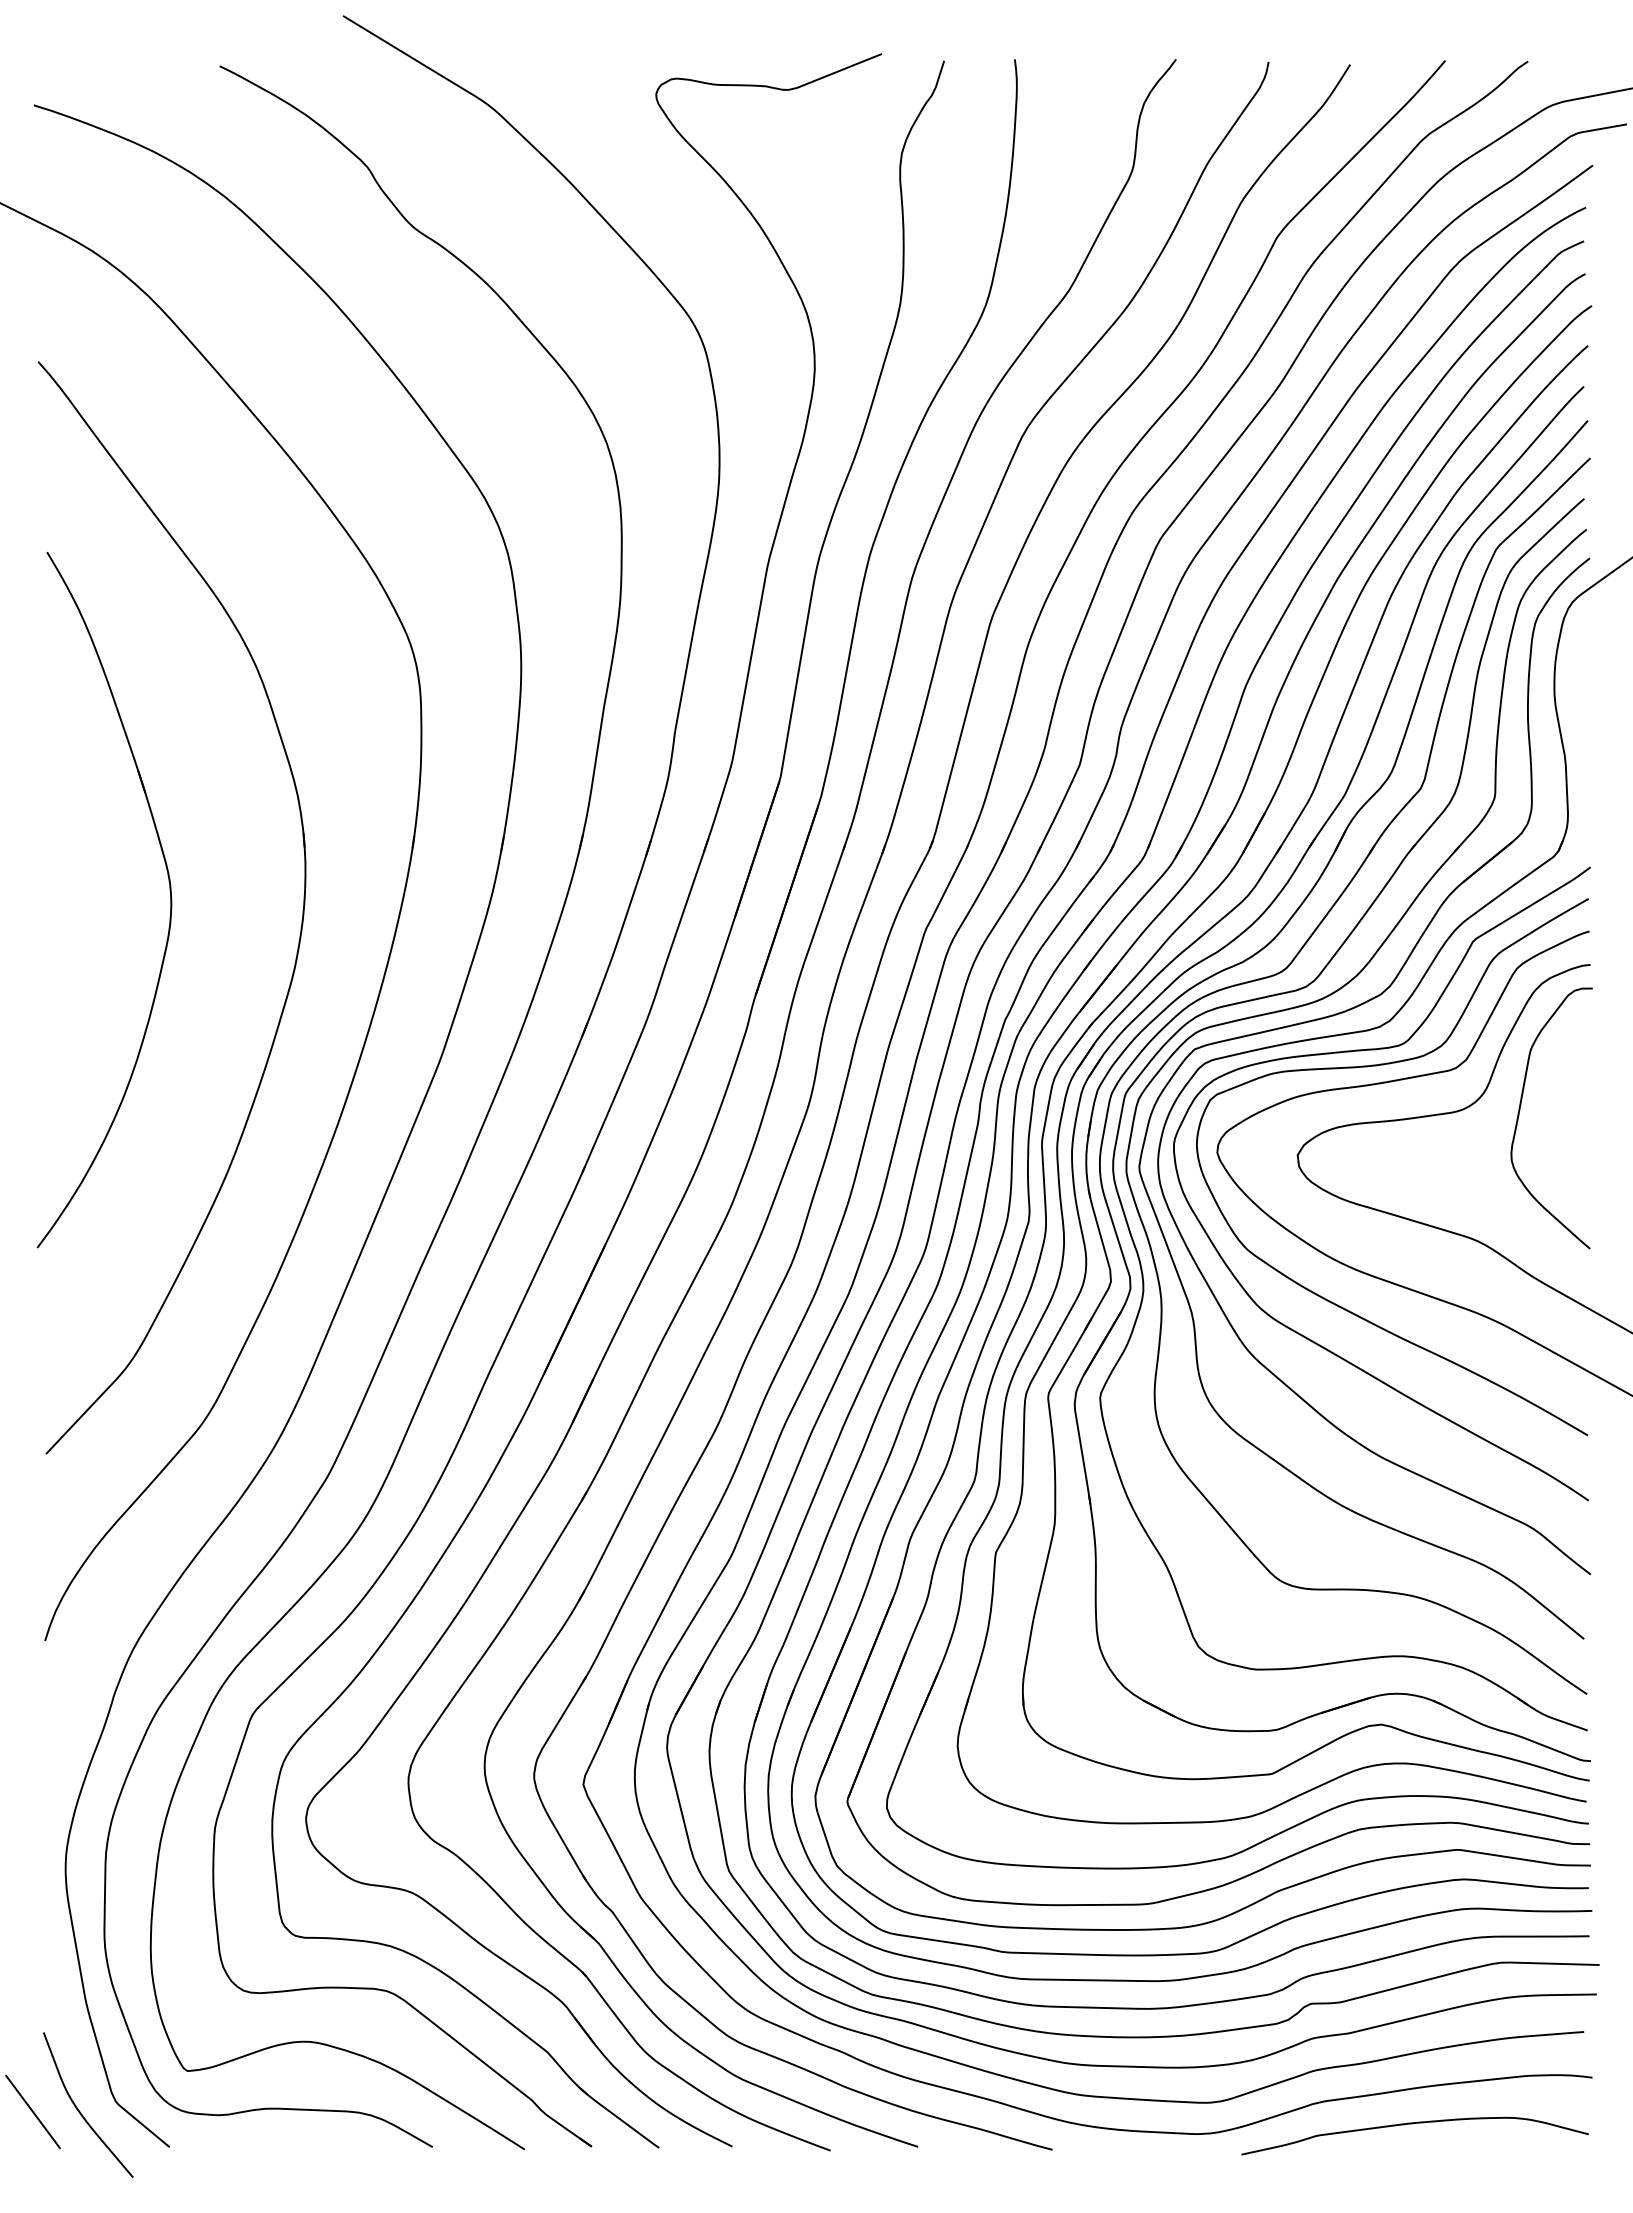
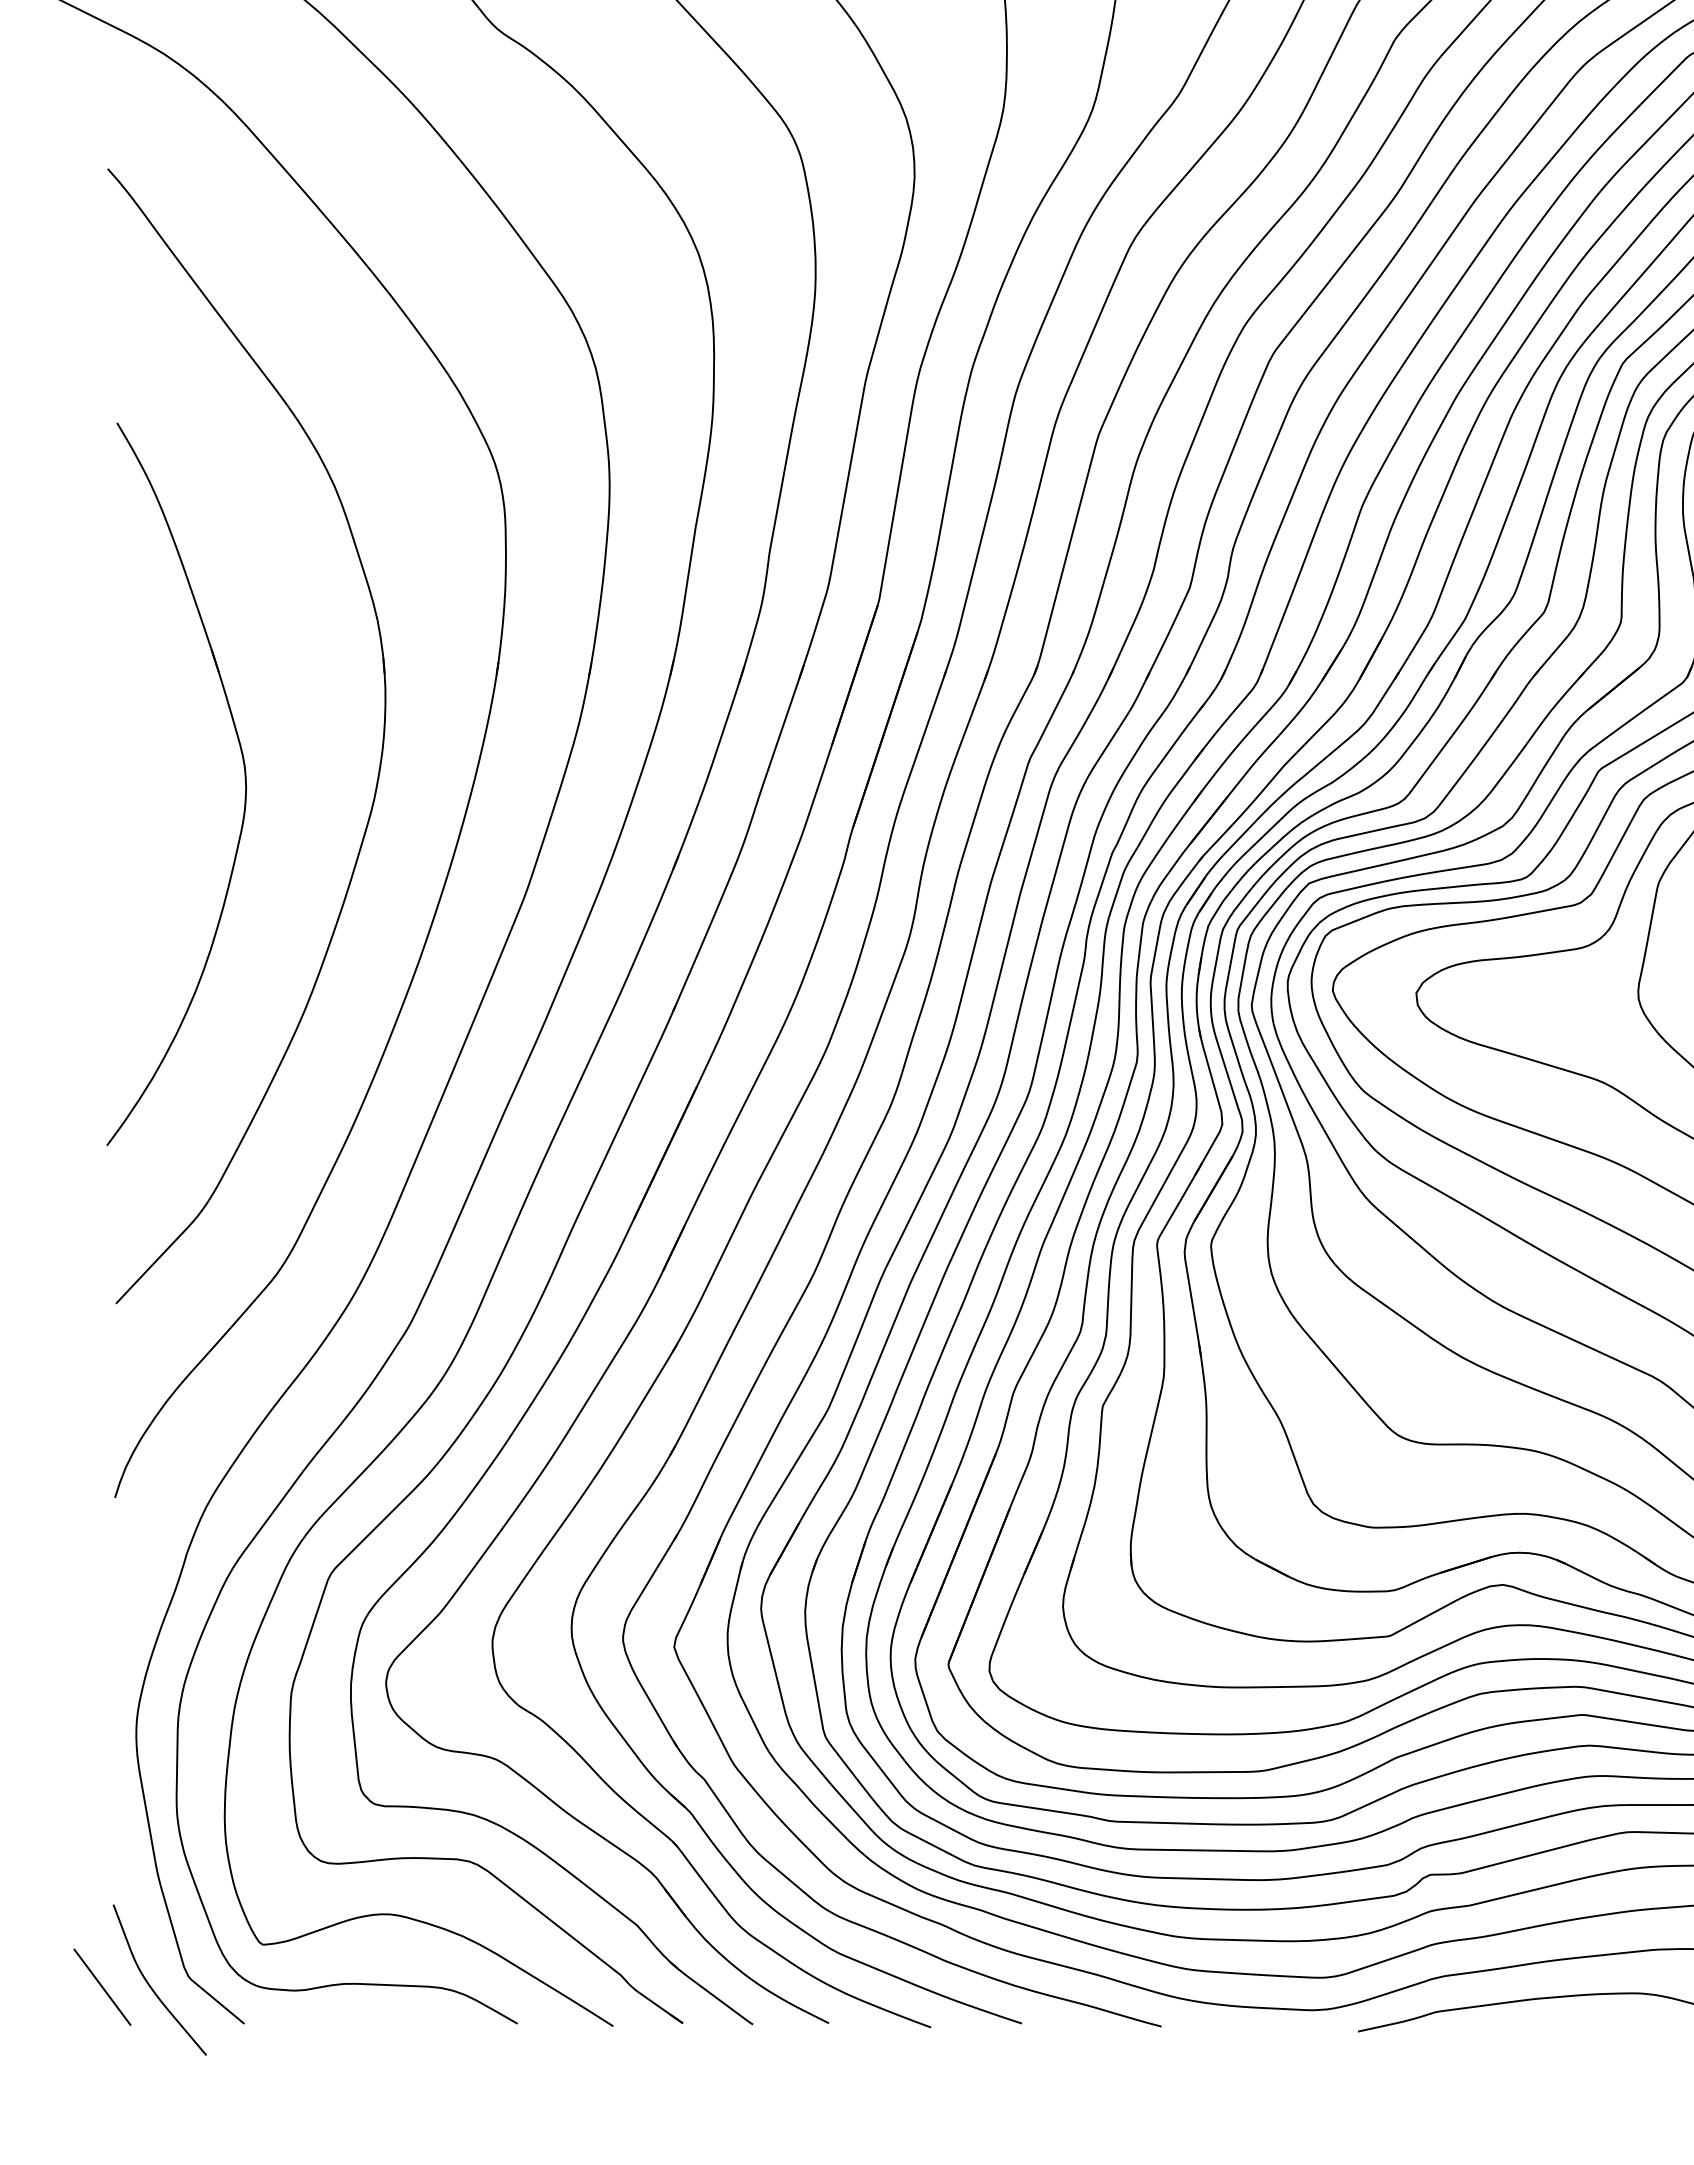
part: (169, 891) -> (244, 775), moved

